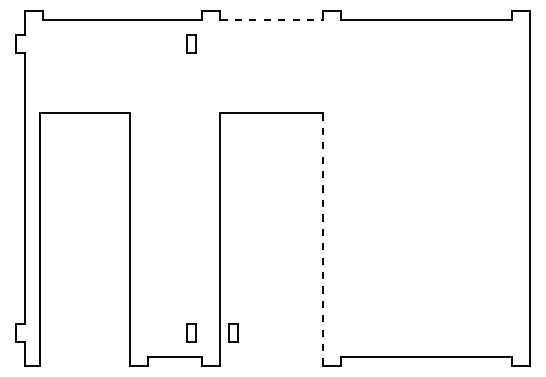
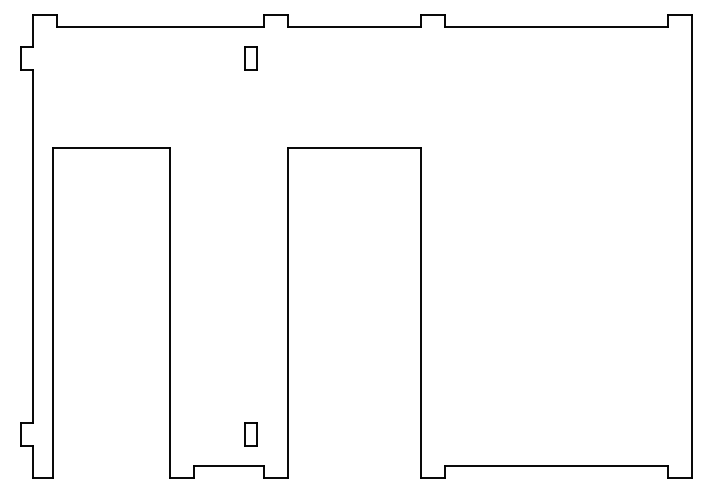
line: (271, 20) -> (354, 27), dashed -> solid
line: (322, 239) -> (421, 313), dashed -> solid
part: (233, 332) -> (304, 434), removed

